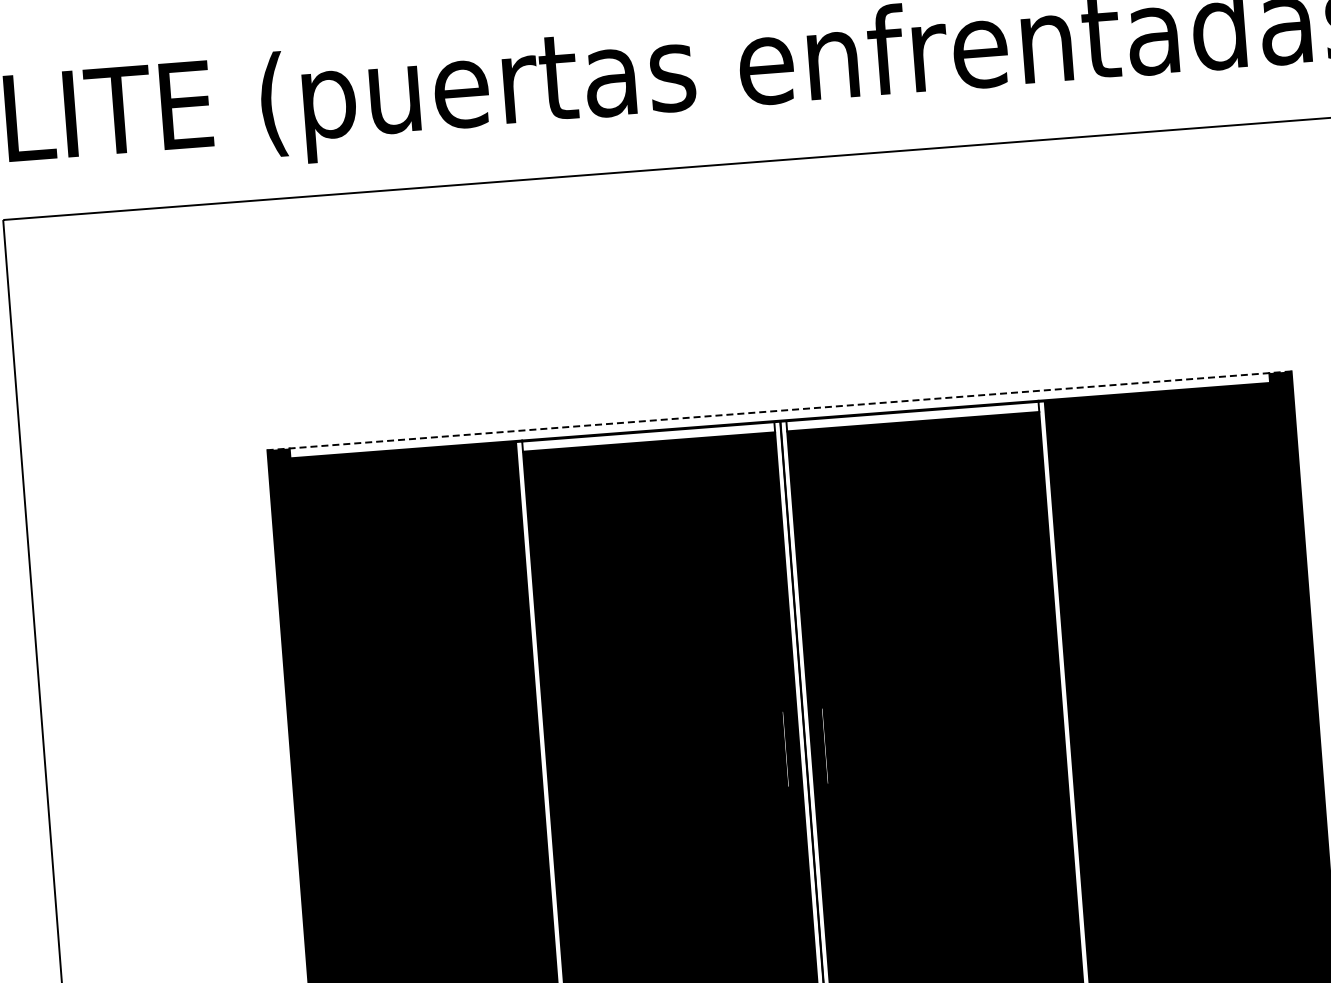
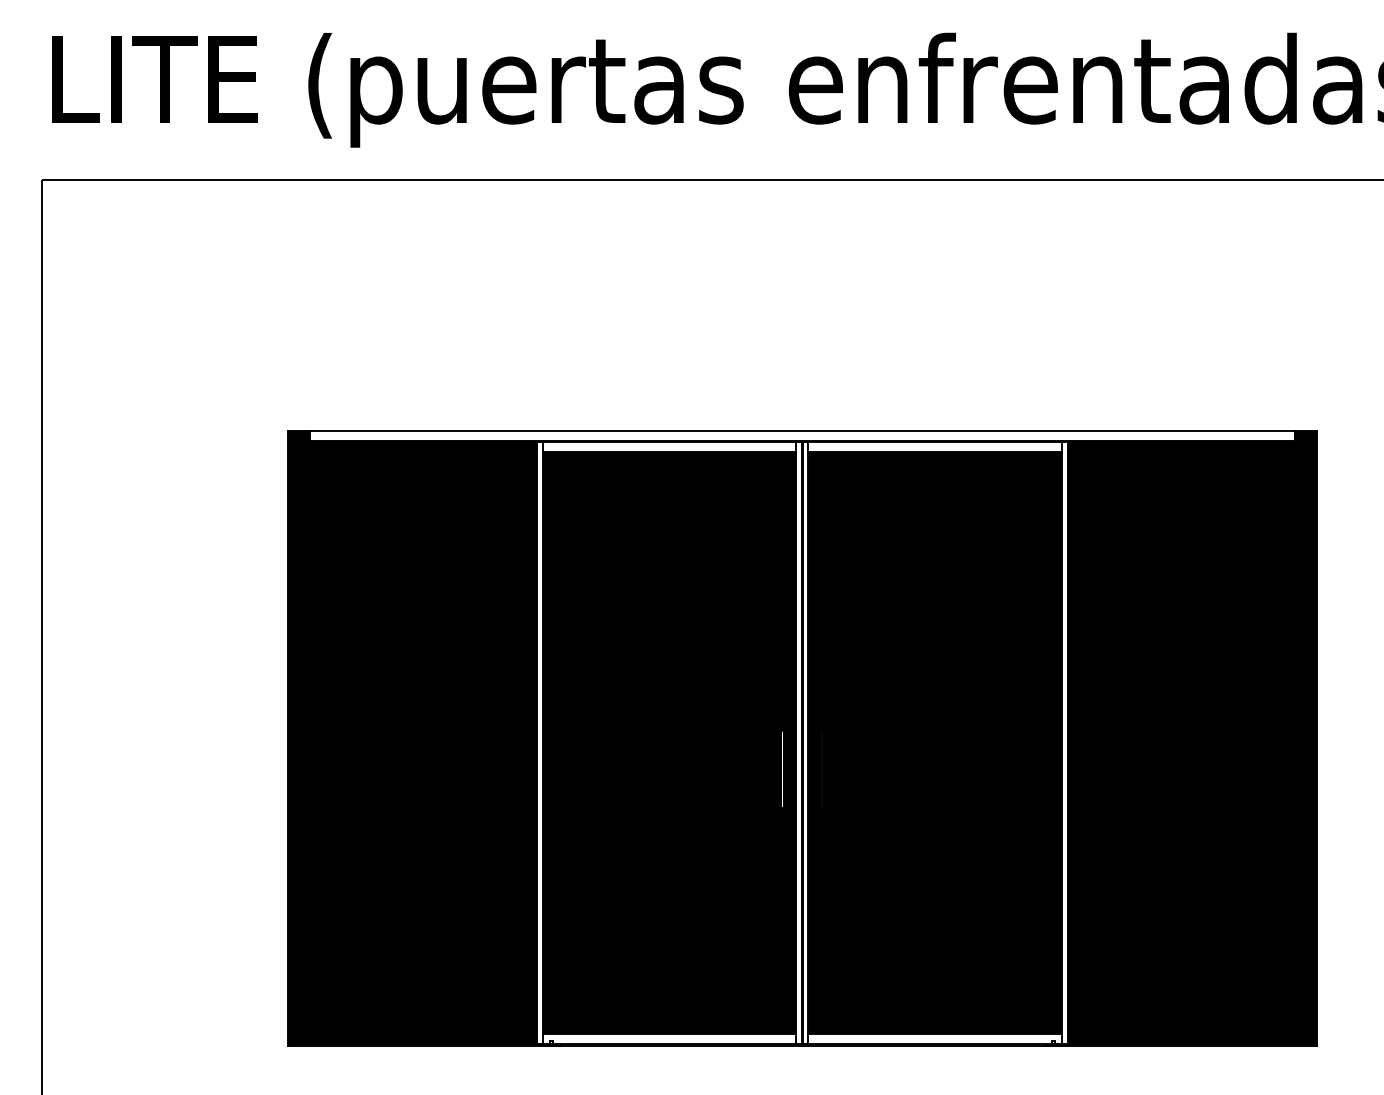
line: (779, 410) -> (802, 430), dashed -> solid

